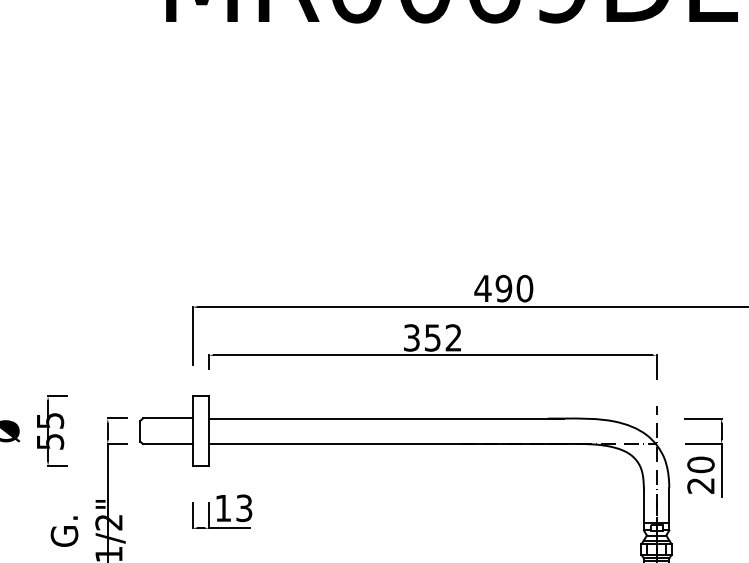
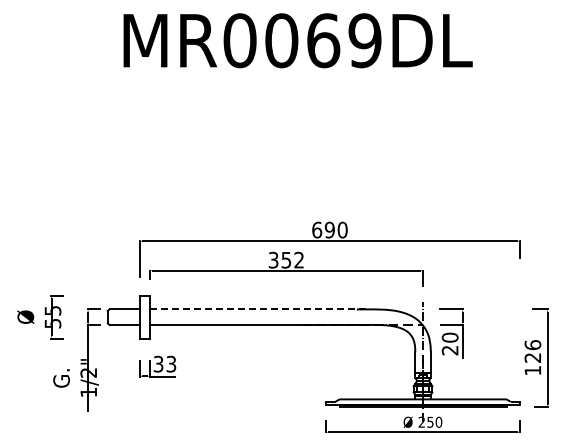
text: (482, 287) -> (316, 229), 490 -> 690
line: (387, 418) -> (258, 309), solid -> dashed
text: (223, 507) -> (158, 363), 13 -> 33

